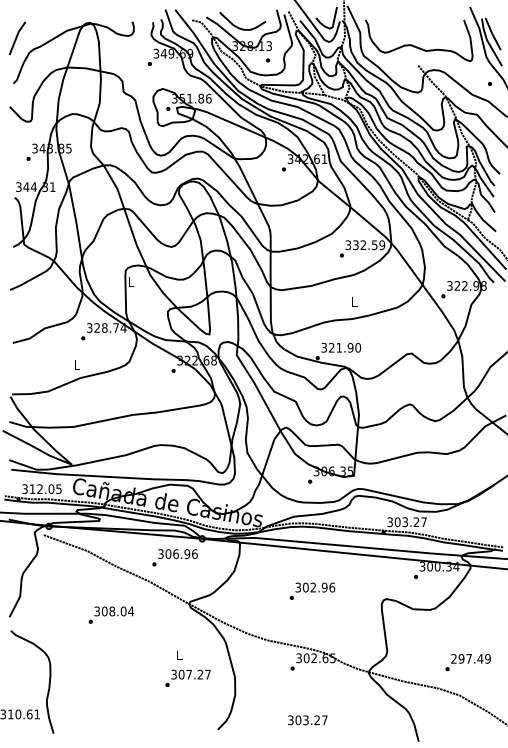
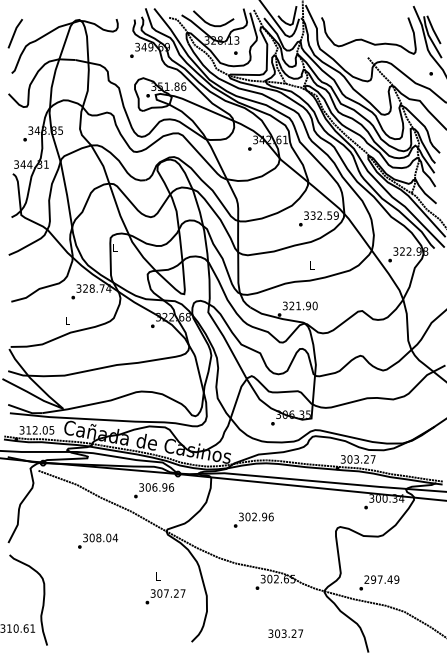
text: (312, 590) -> (253, 519), moved
text: (467, 662) -> (378, 582), moved
text: (307, 720) -> (285, 633), moved

